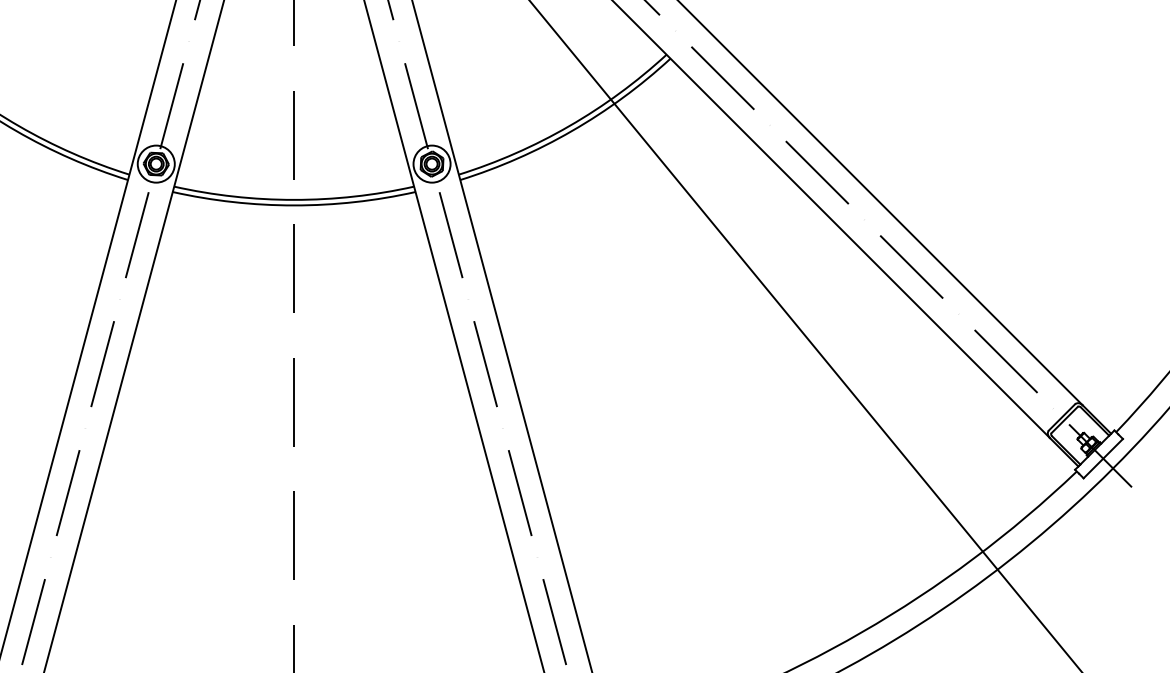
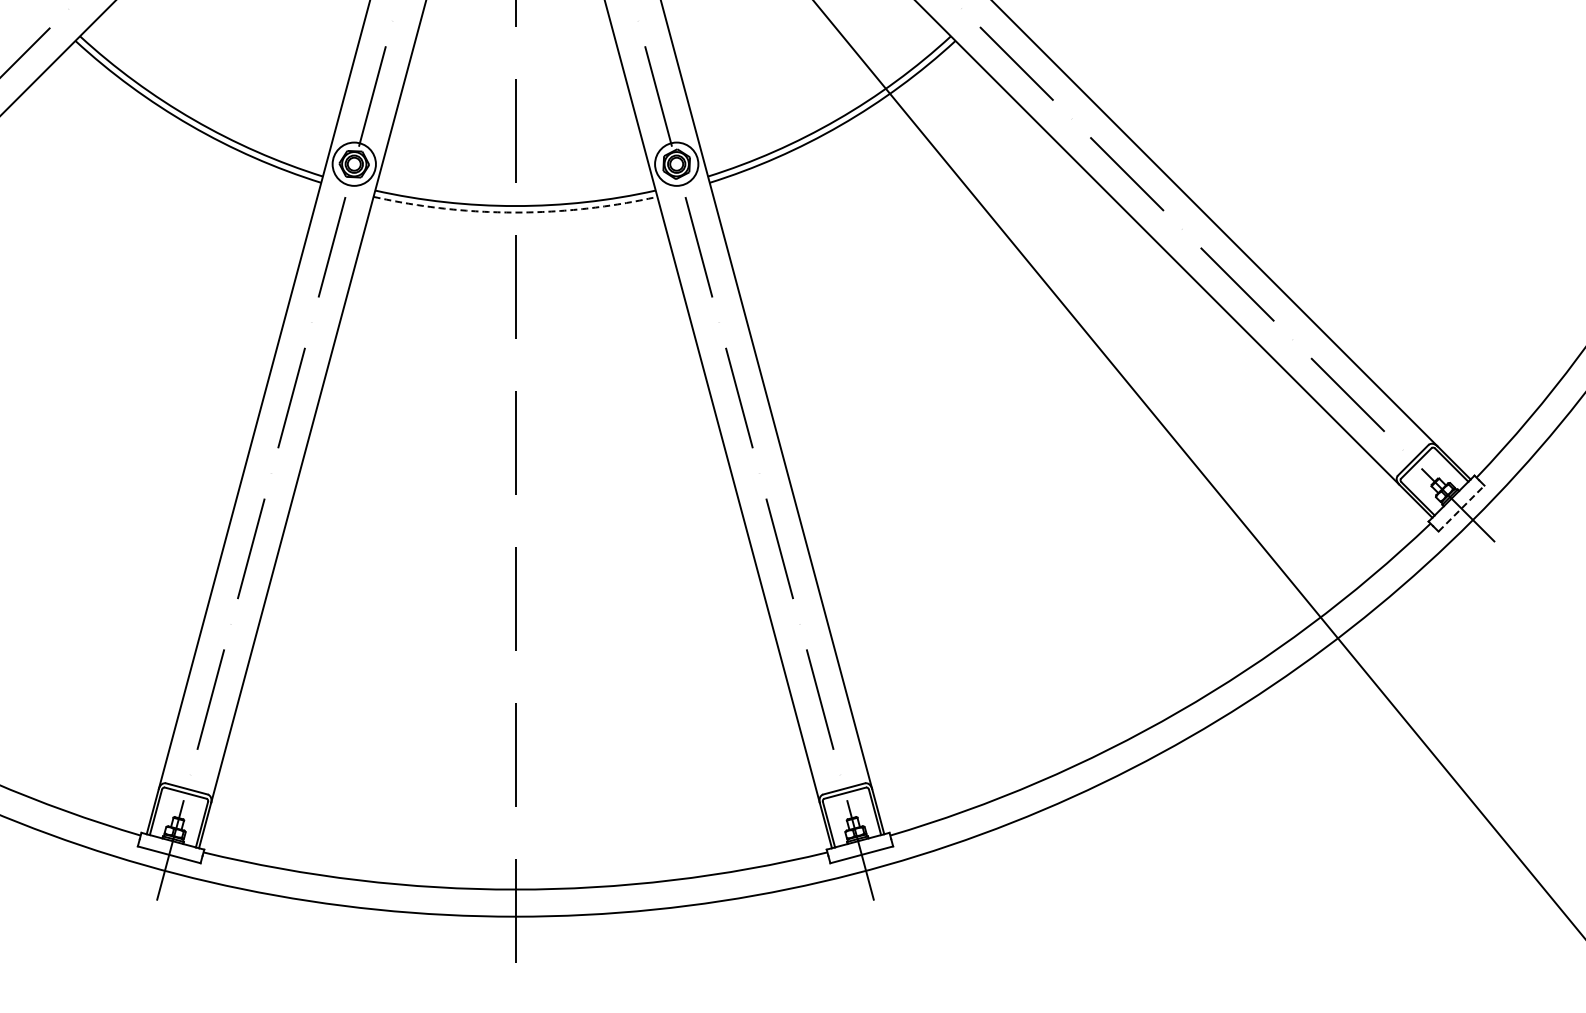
arc: (294, 205) -> (515, 212), solid -> dashed
line: (1103, 458) -> (1461, 508), solid -> dashed

